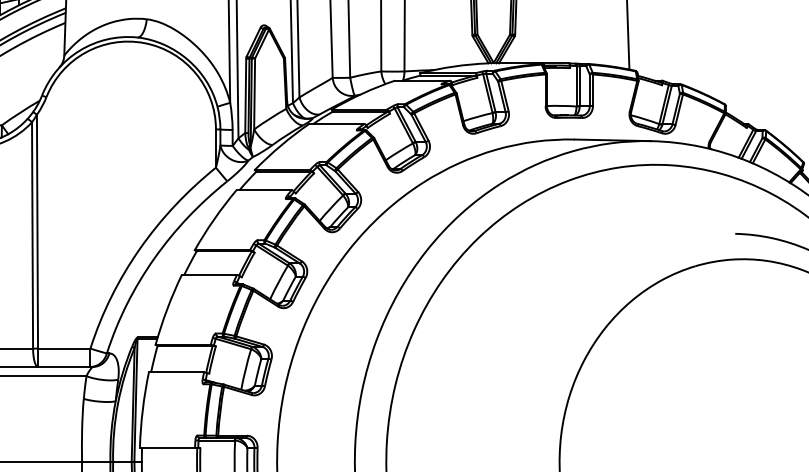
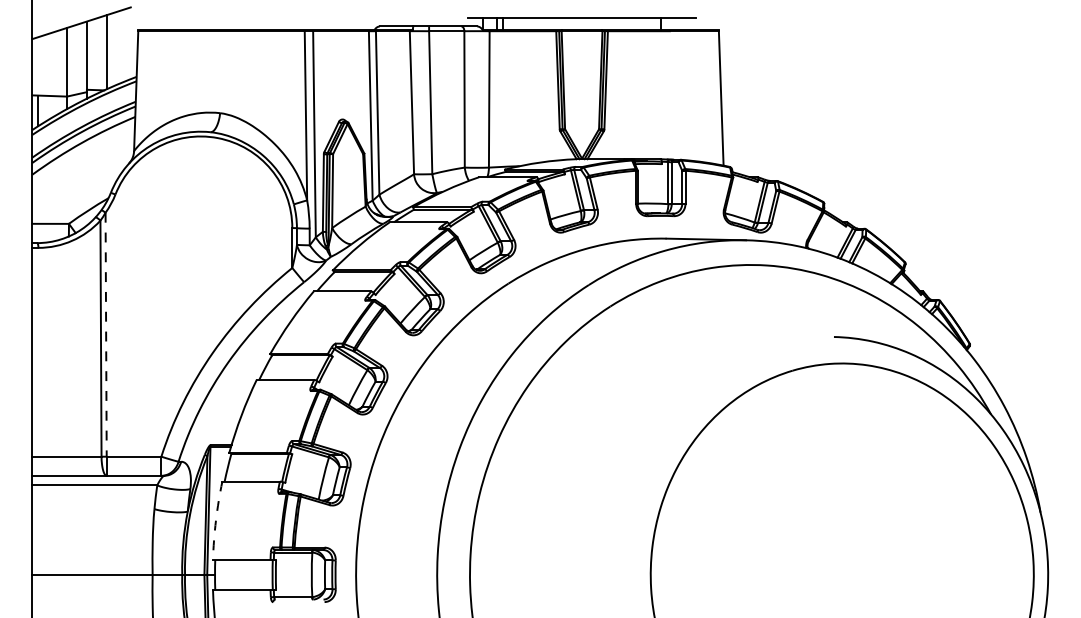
line: (37, 231) -> (106, 334), solid -> dashed
arc: (142, 409) -> (215, 520), solid -> dashed

